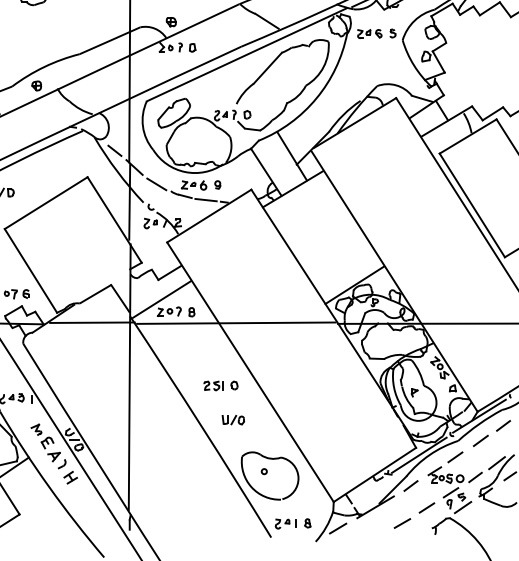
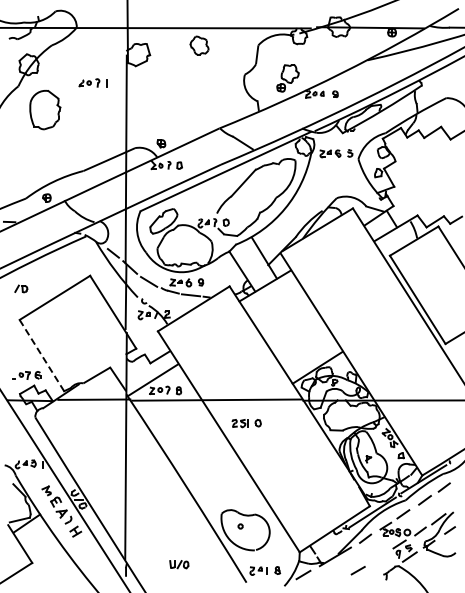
line: (30, 270) -> (41, 355), solid -> dashed
part: (220, 385) -> (246, 423), moved
part: (233, 419) -> (179, 564), moved
line: (427, 508) -> (379, 557), removed

